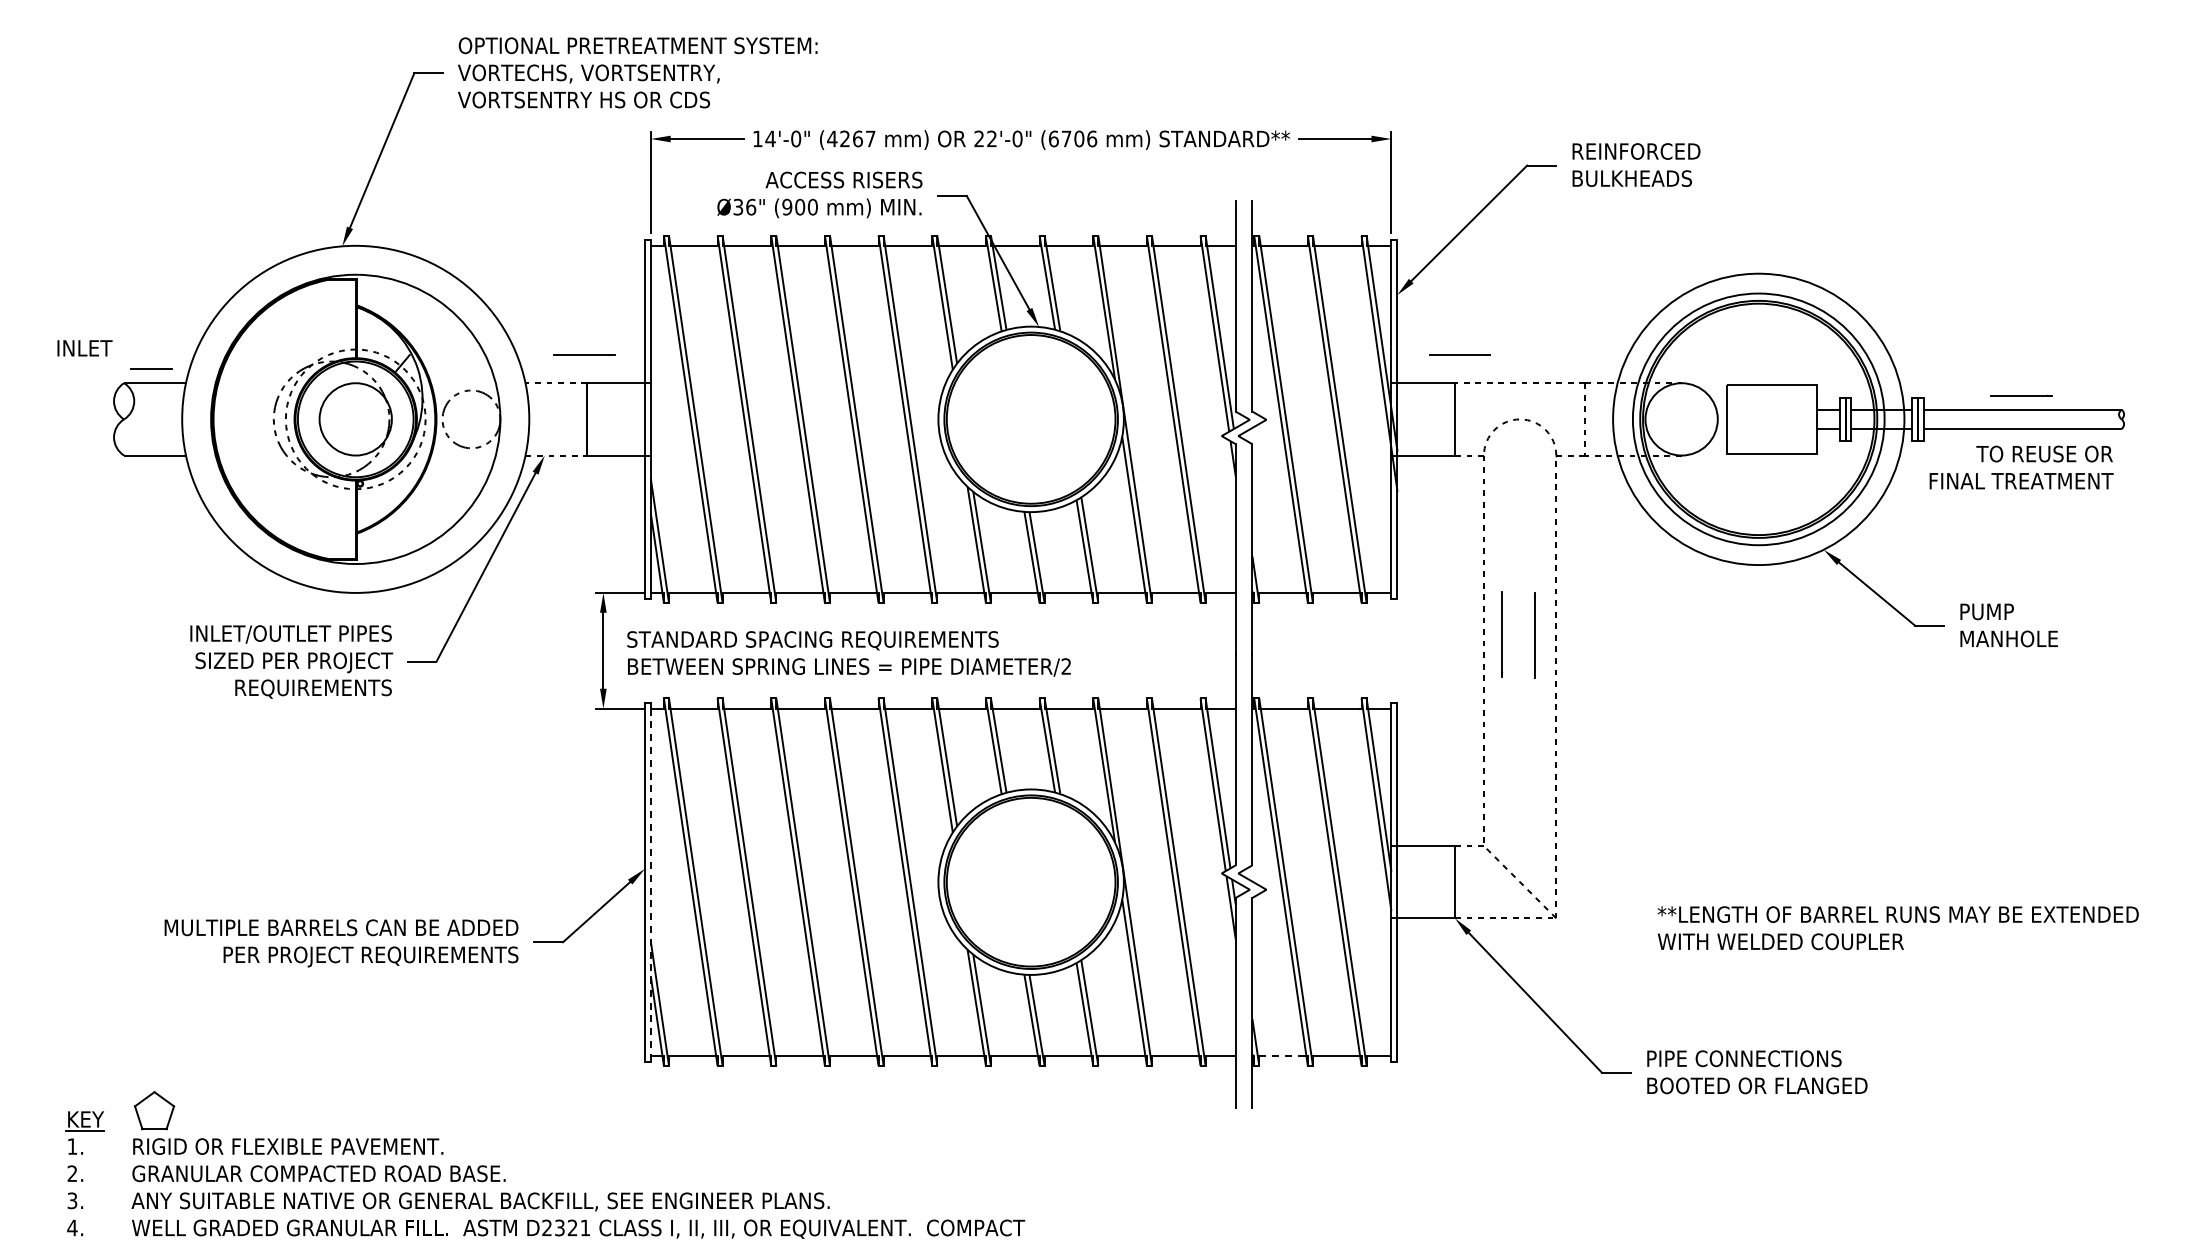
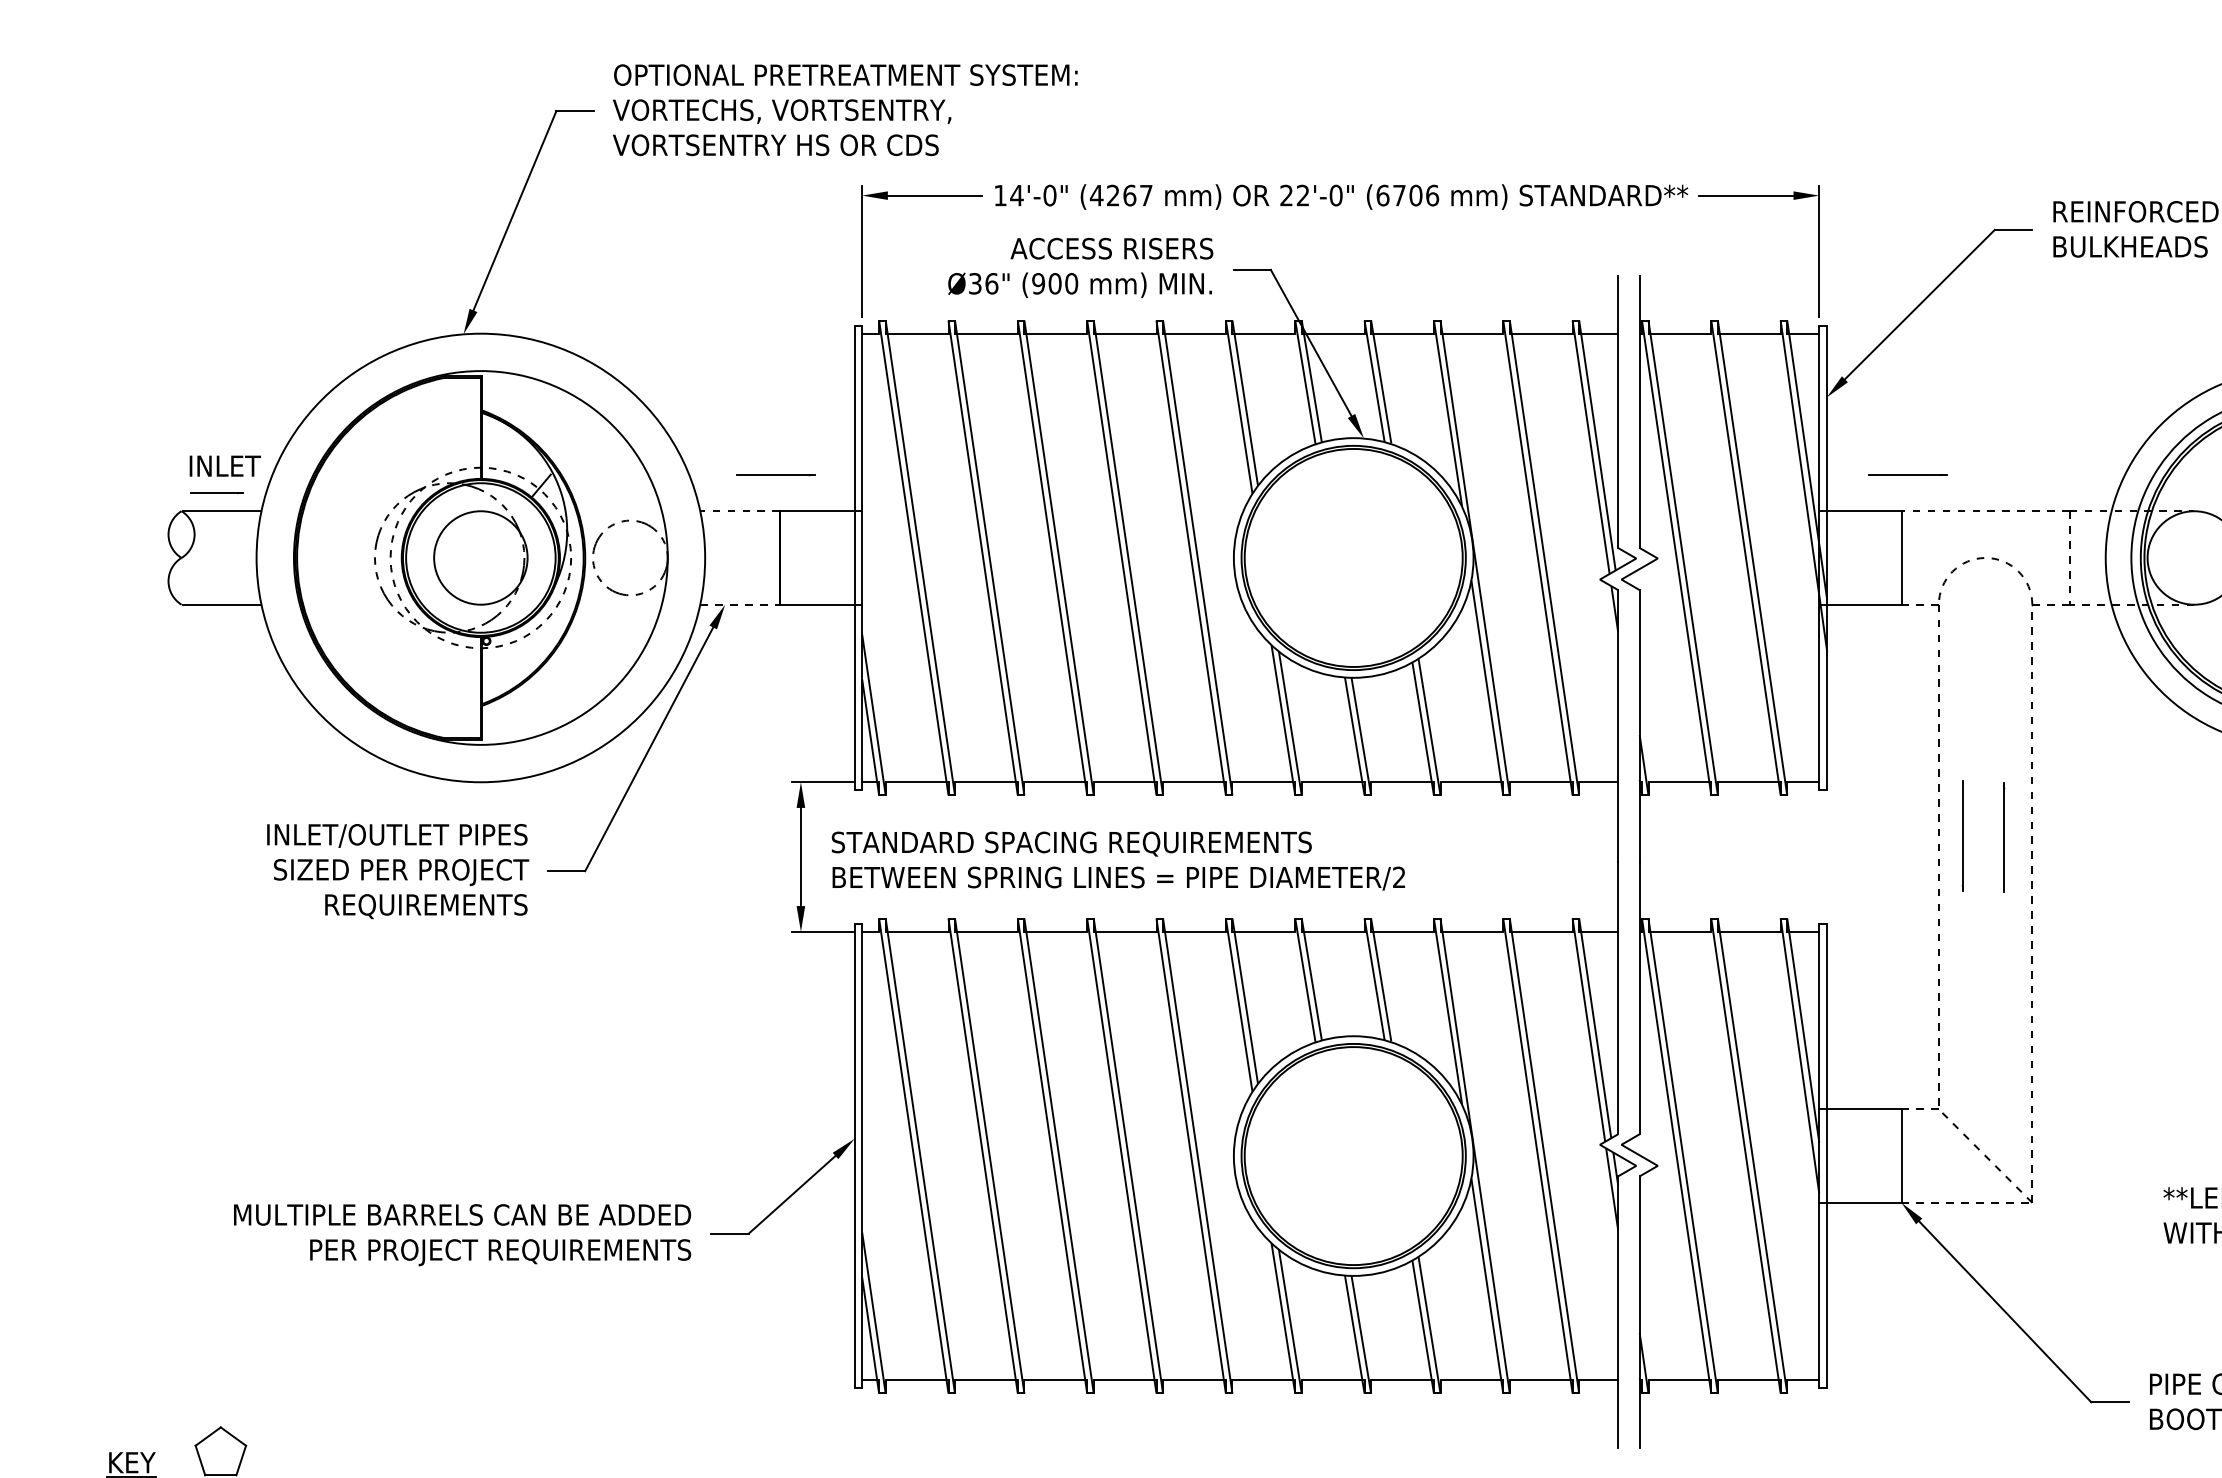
text: (84, 348) -> (224, 466), moved
line: (650, 882) -> (861, 1156), dashed -> solid
line: (1282, 1055) -> (1678, 1380), dashed -> solid

